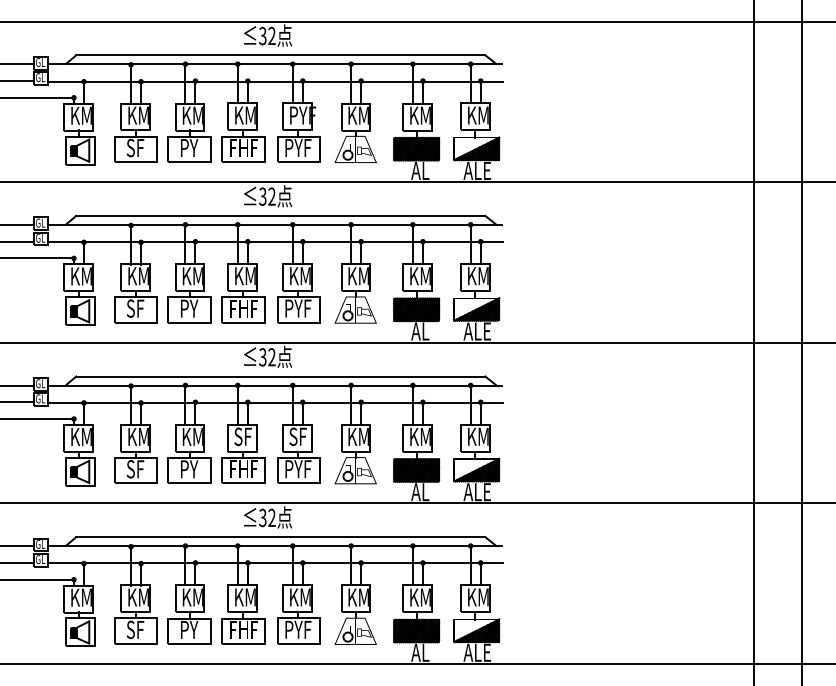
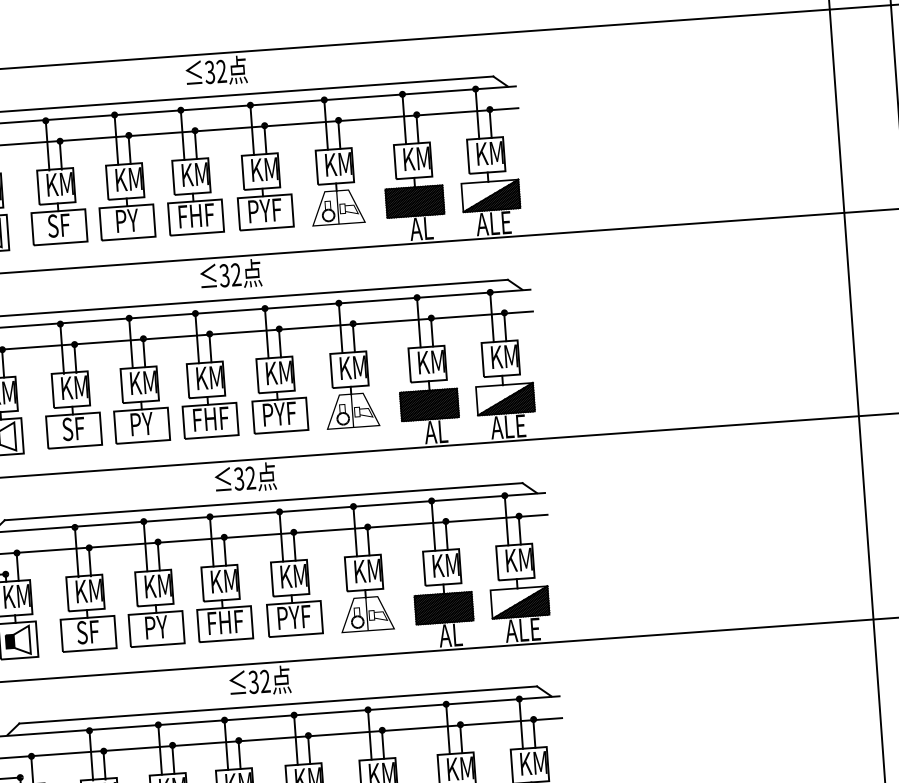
text: (303, 115) -> (268, 169), PYF -> KM
text: (244, 436) -> (223, 580), SF -> KM
text: (299, 436) -> (292, 575), SF -> KM

